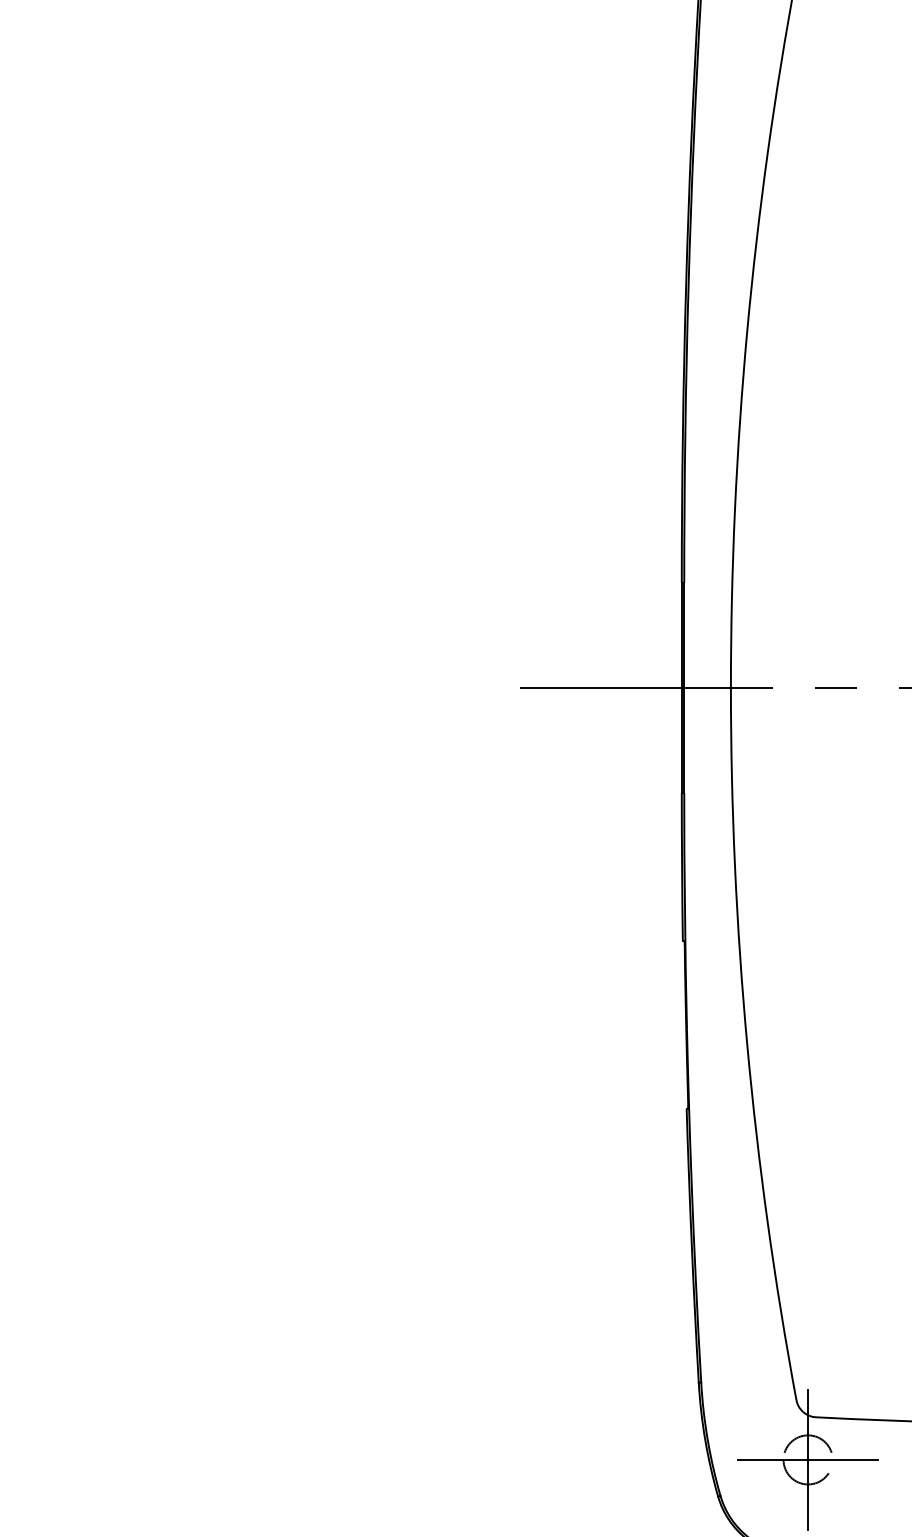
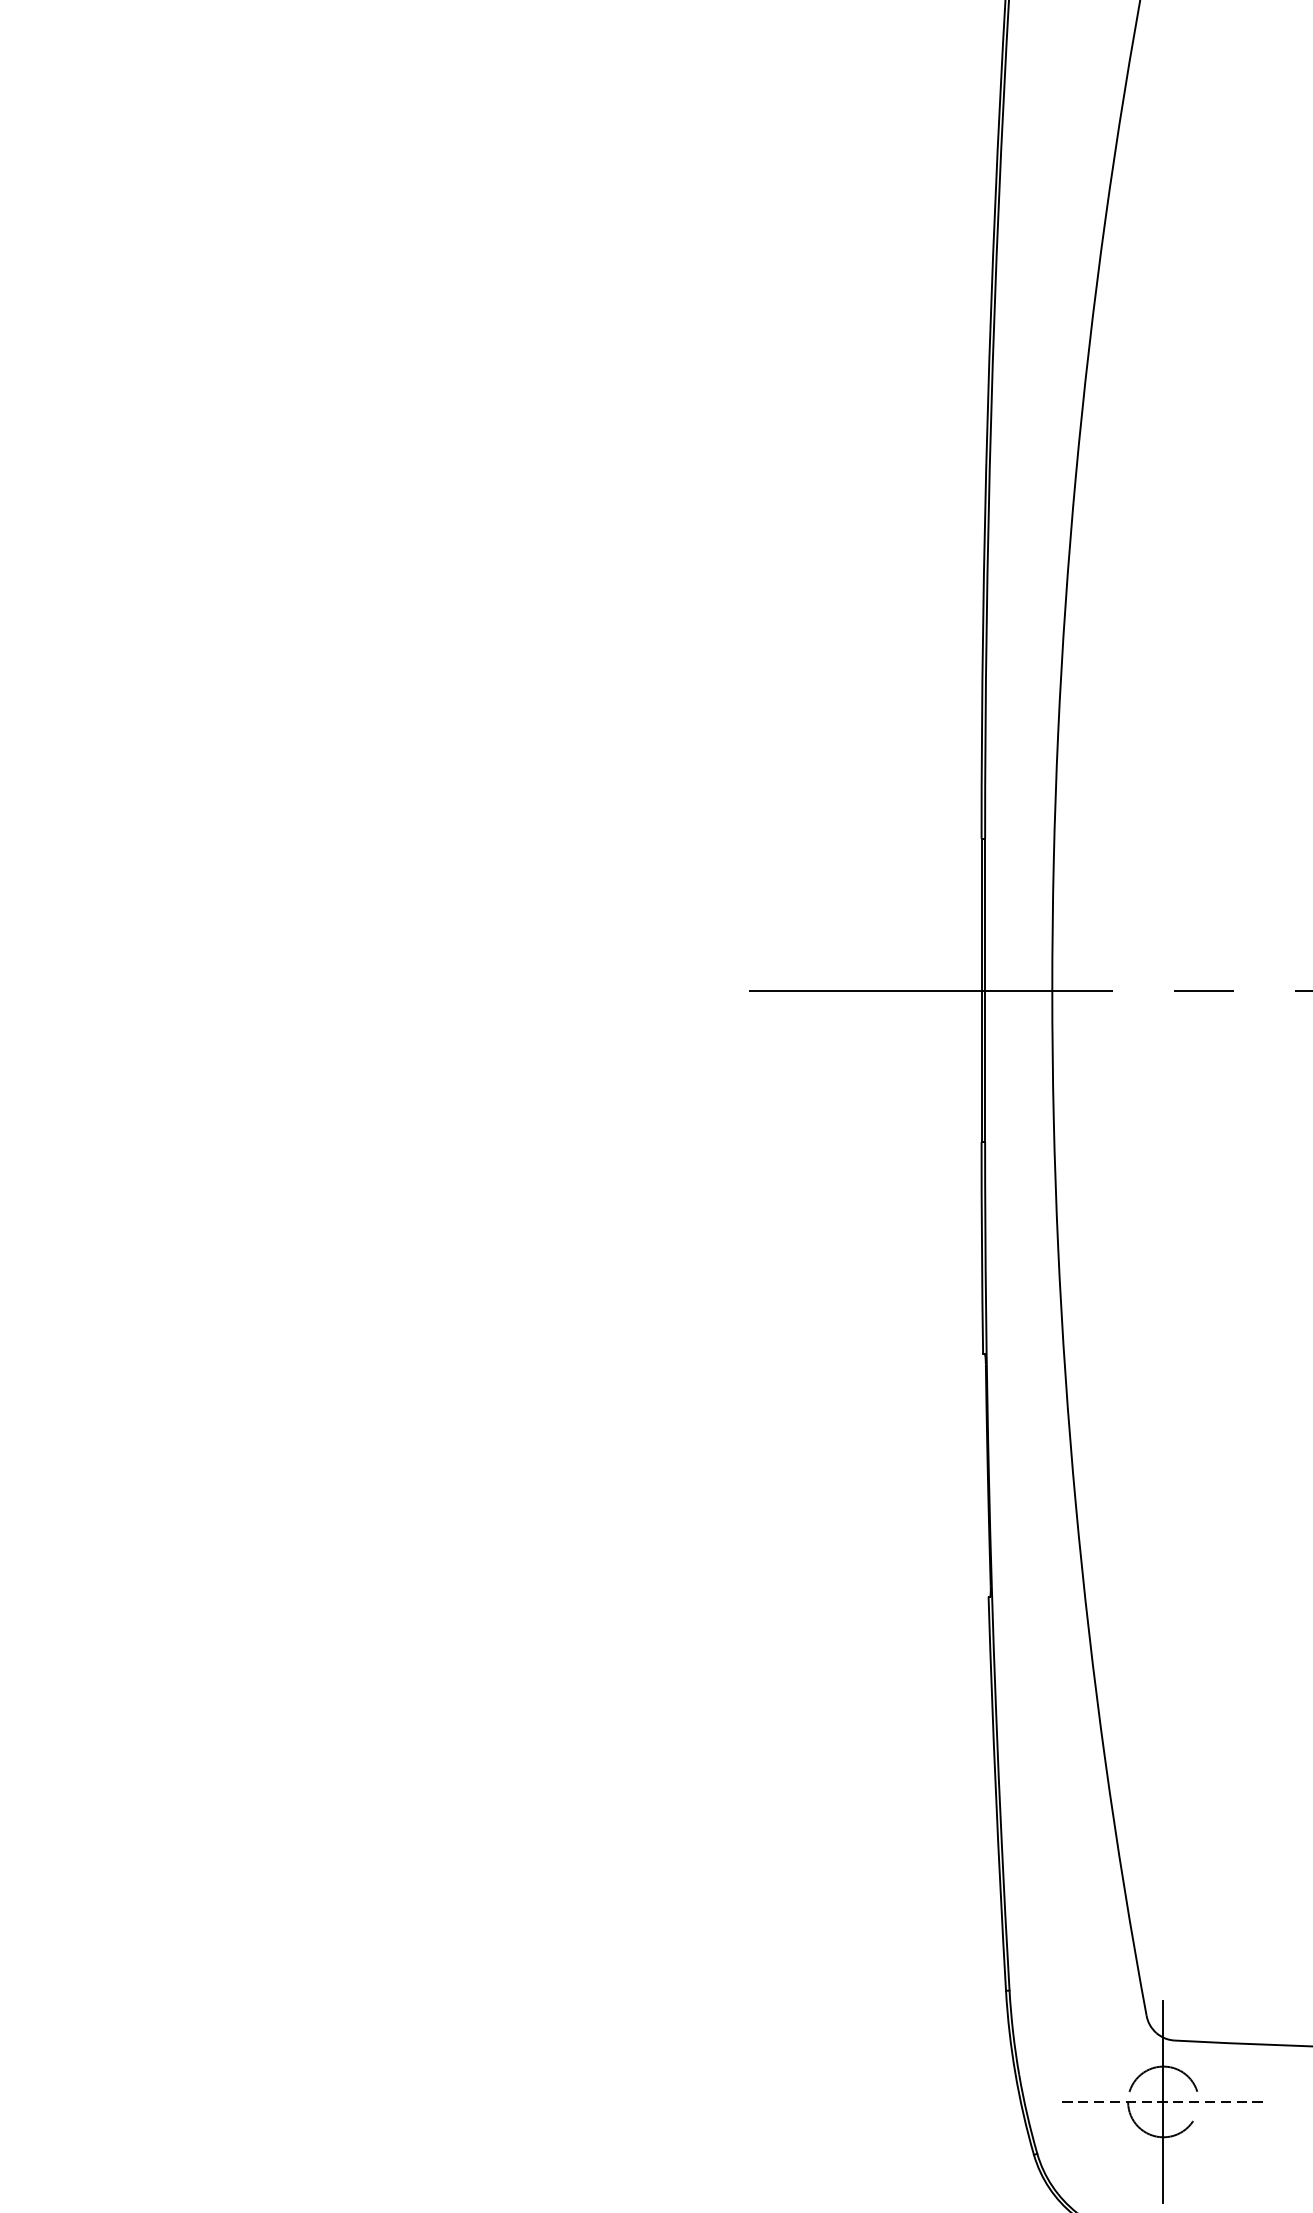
line: (808, 1459) -> (1163, 2101), solid -> dashed

